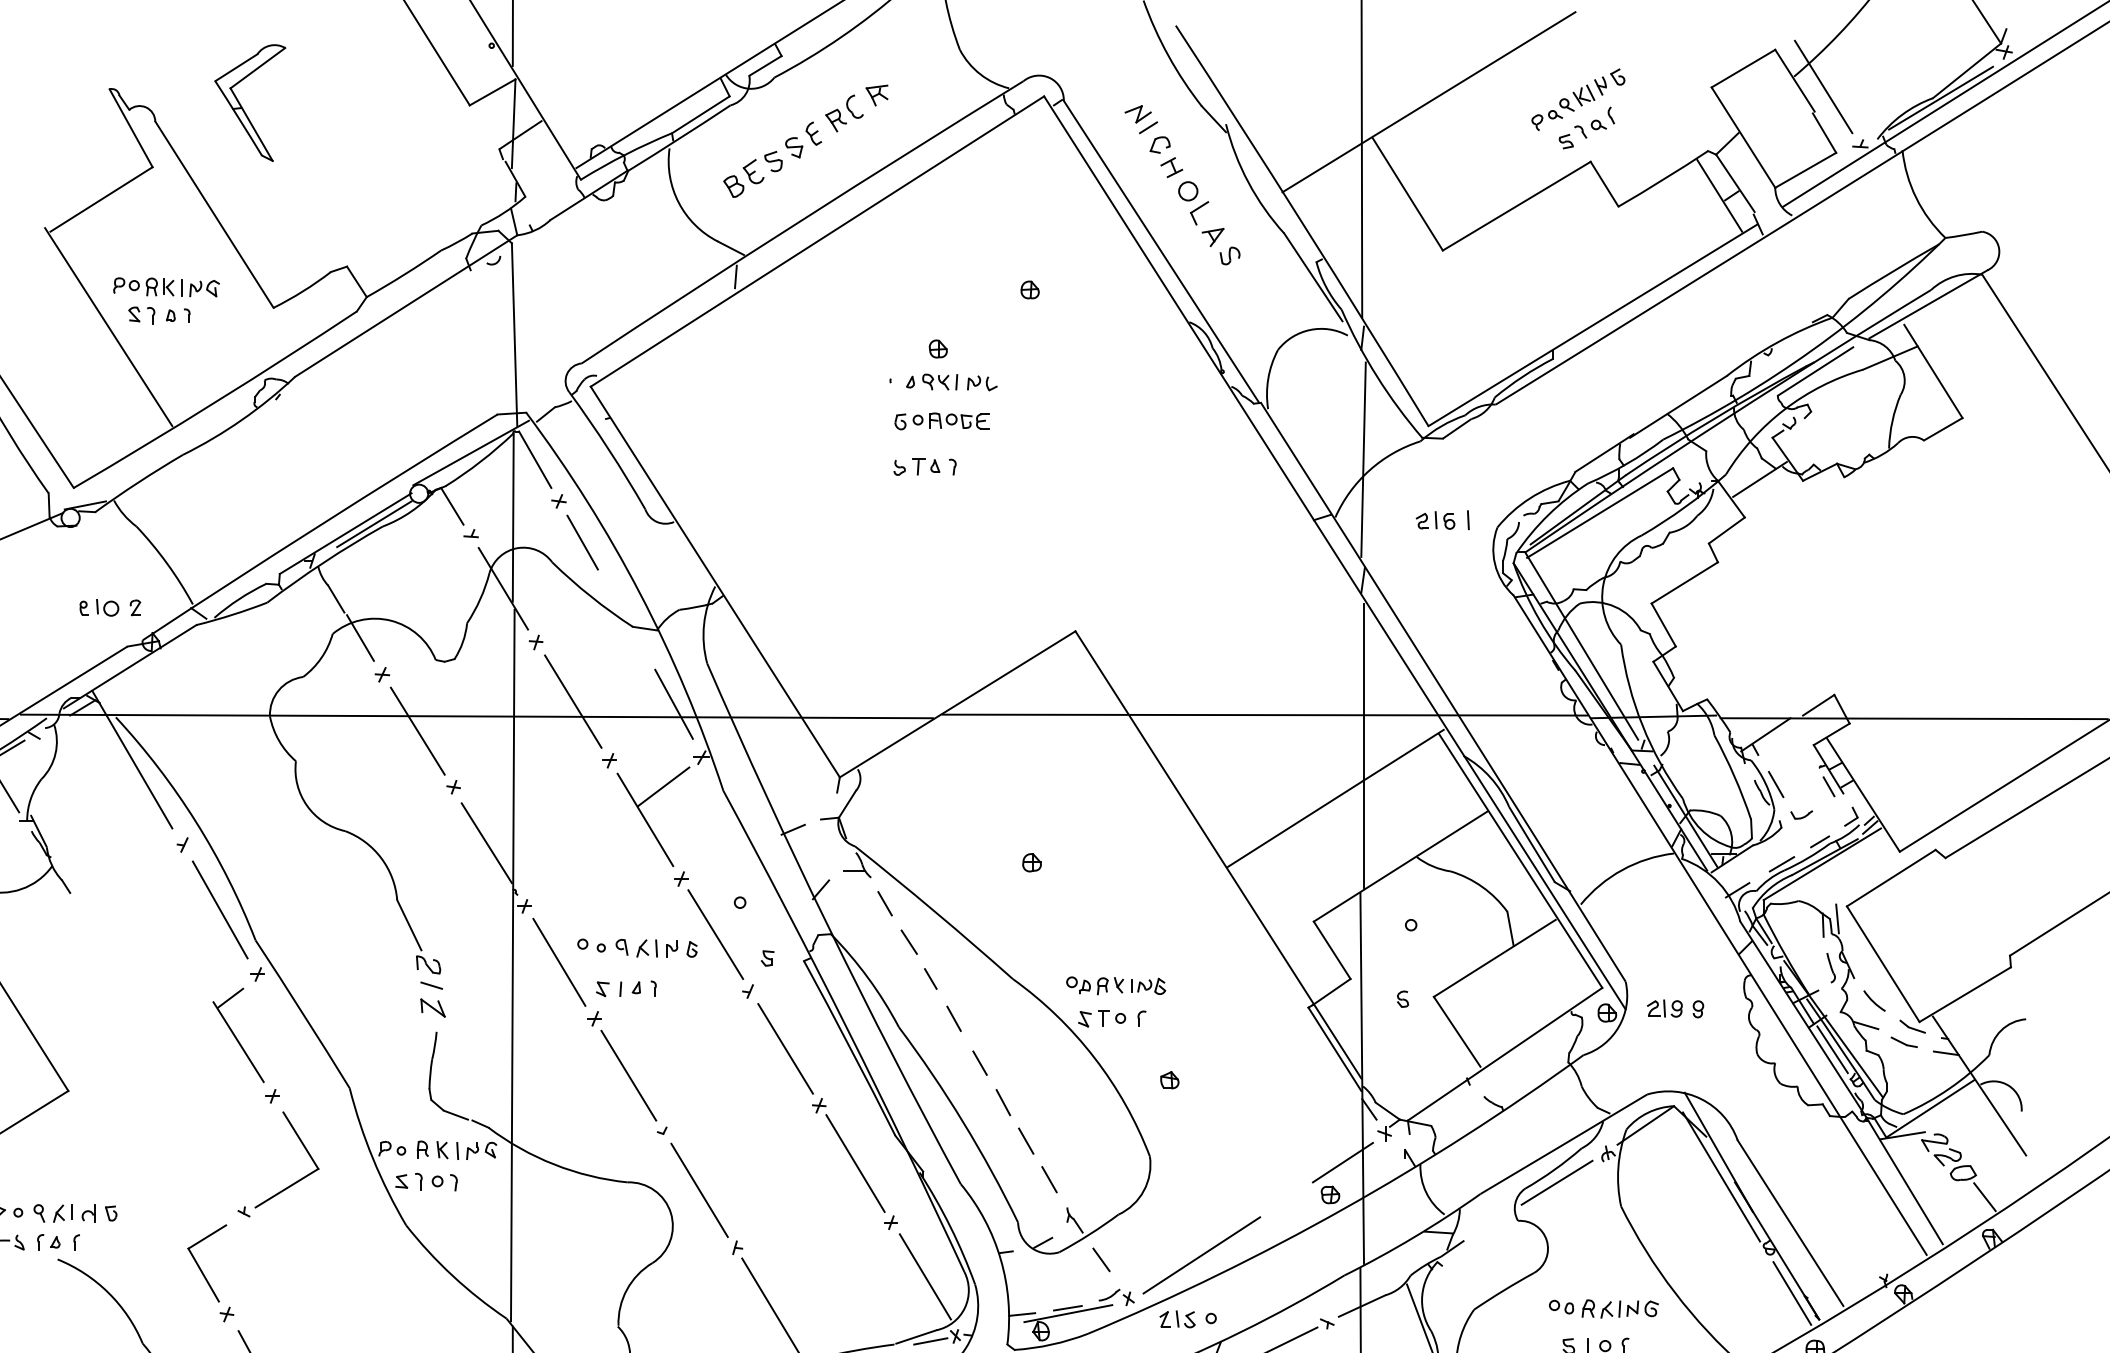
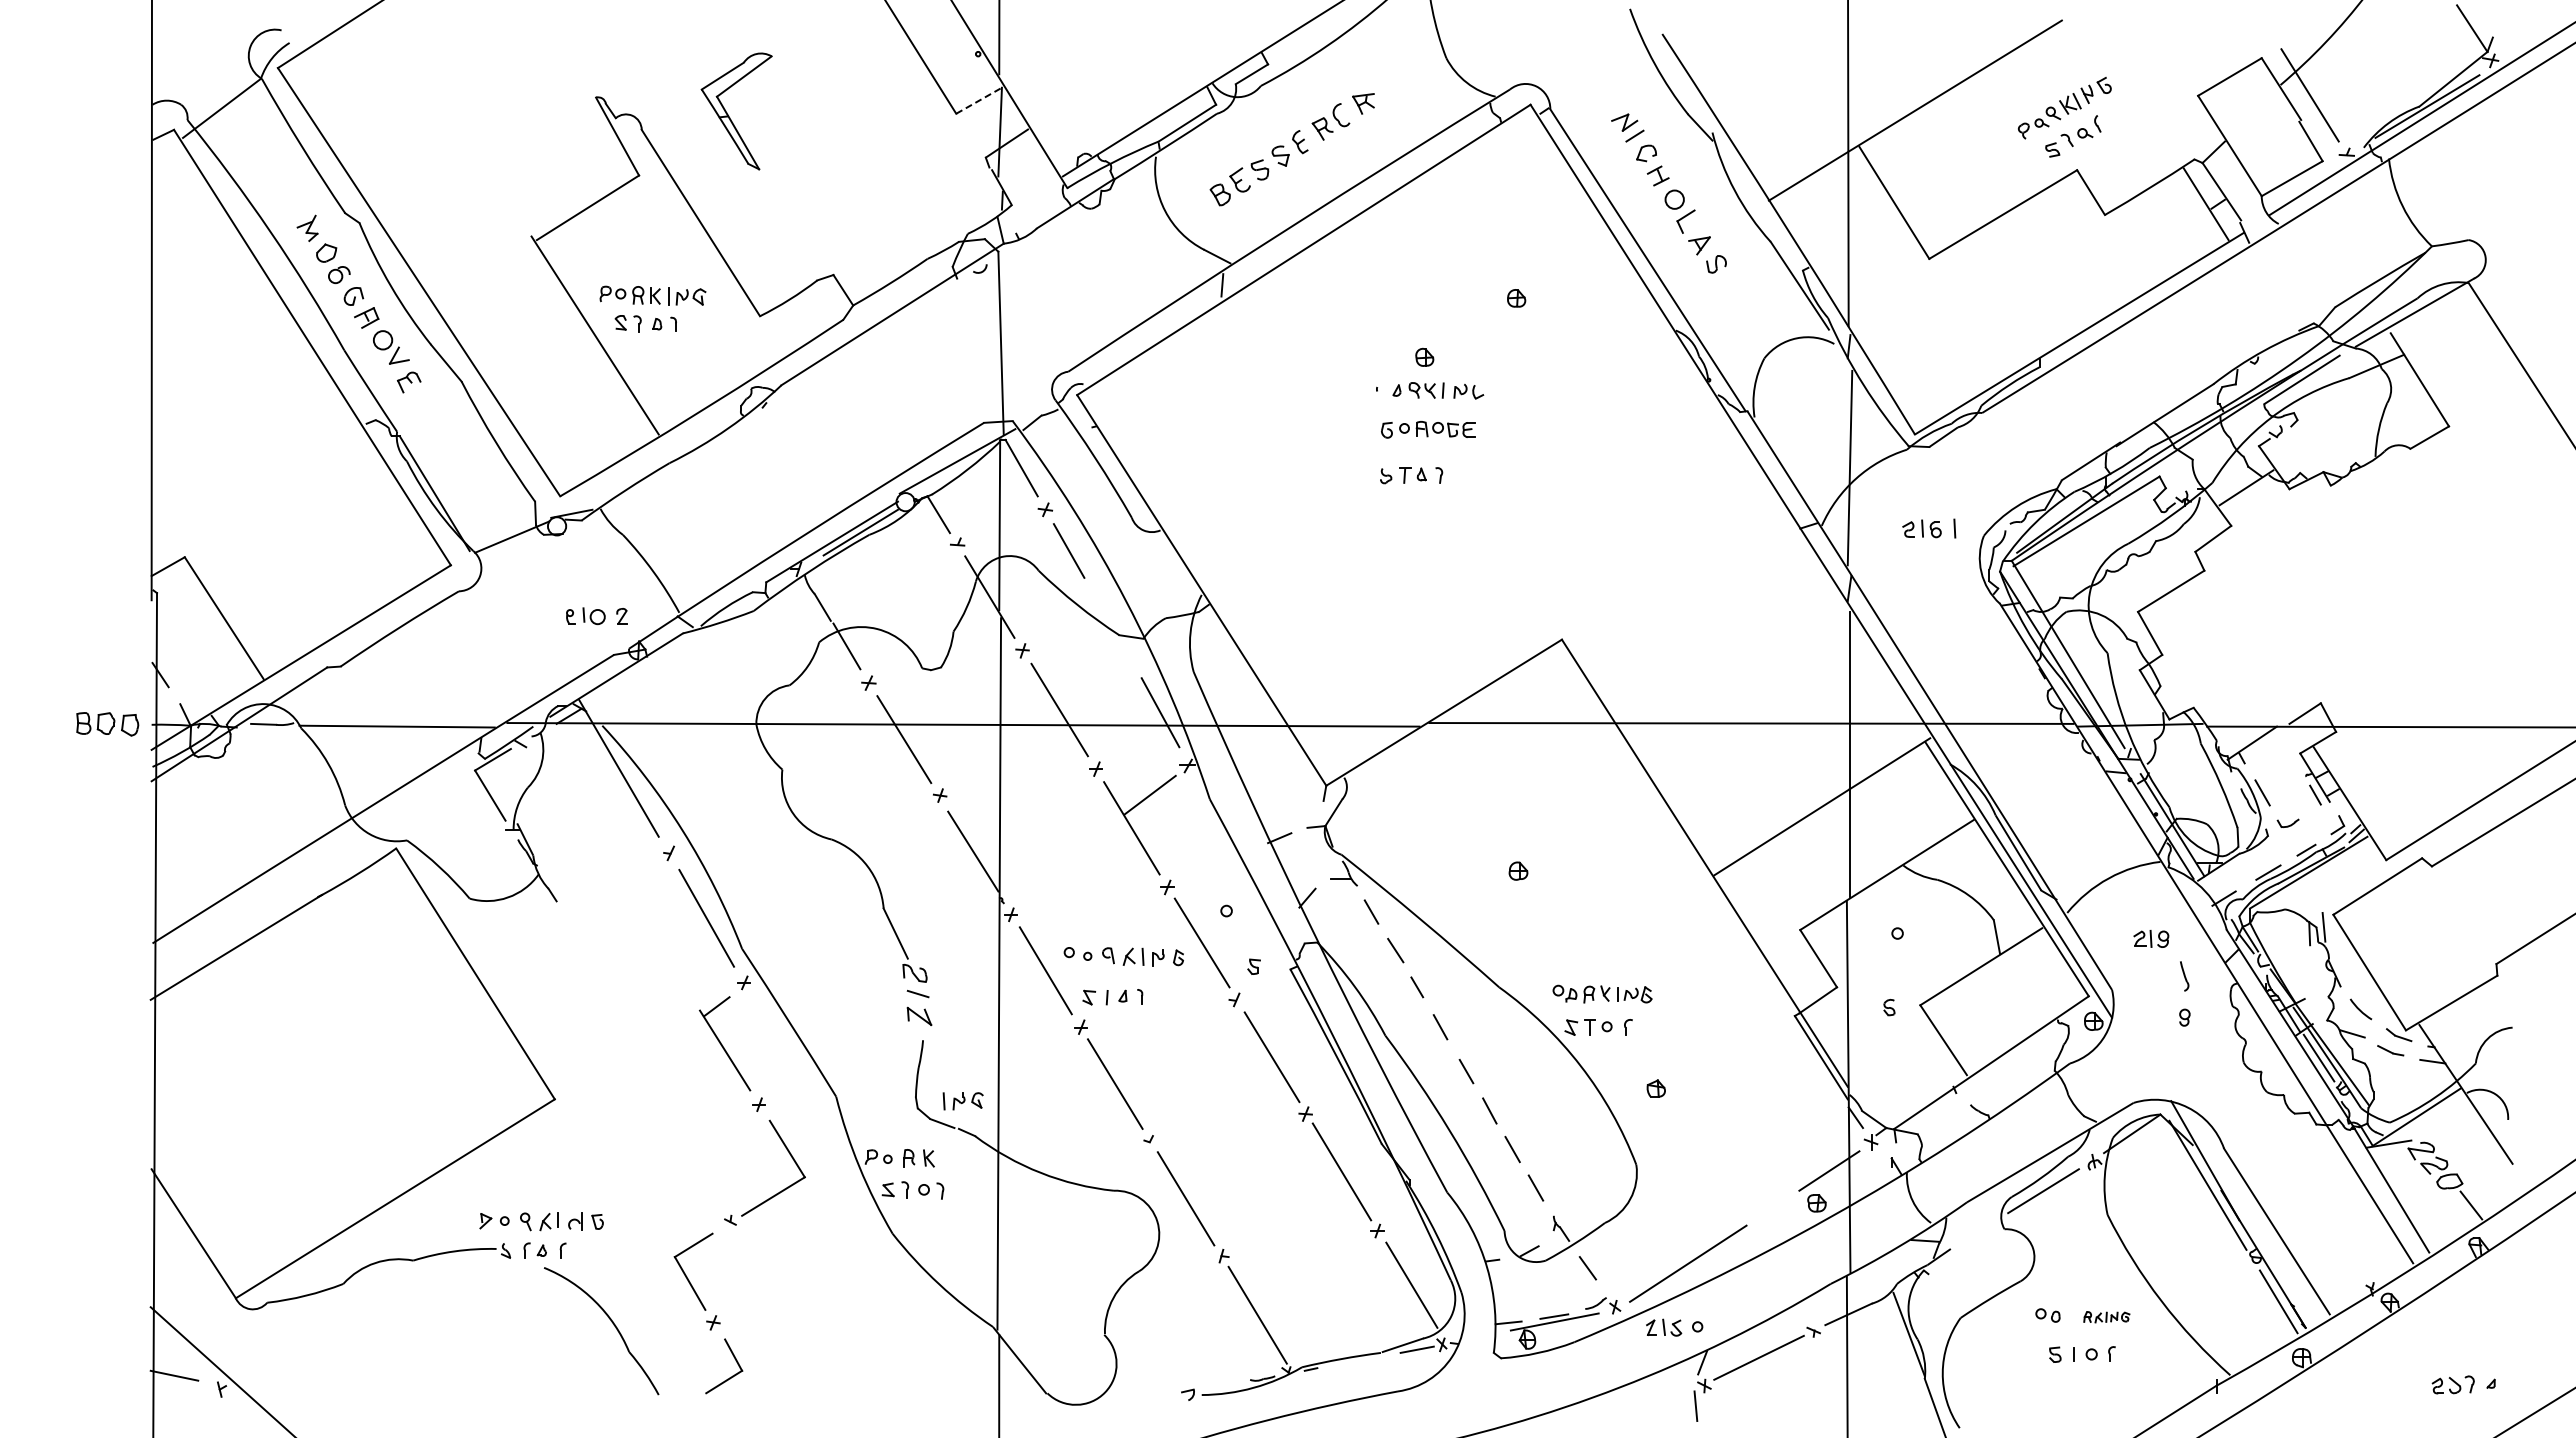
line: (493, 92) -> (979, 100), solid -> dashed
part: (1831, 968) -> (2184, 976), moved
part: (1665, 1008) -> (2151, 938), moved
part: (476, 1151) -> (962, 1101), moved
part: (1620, 1308) -> (2106, 1316), size x0.6

